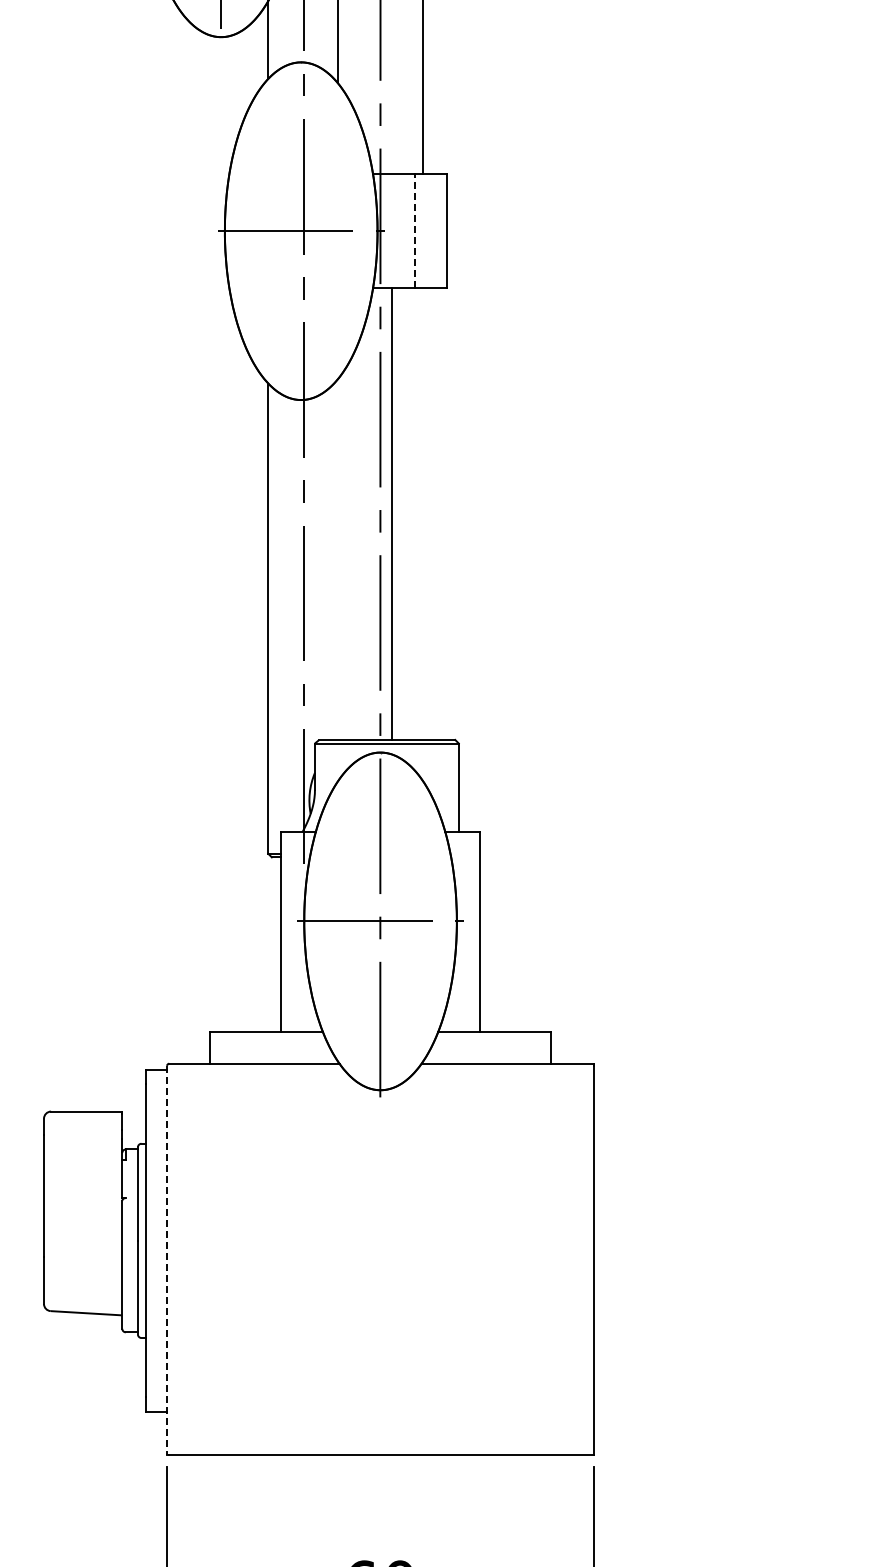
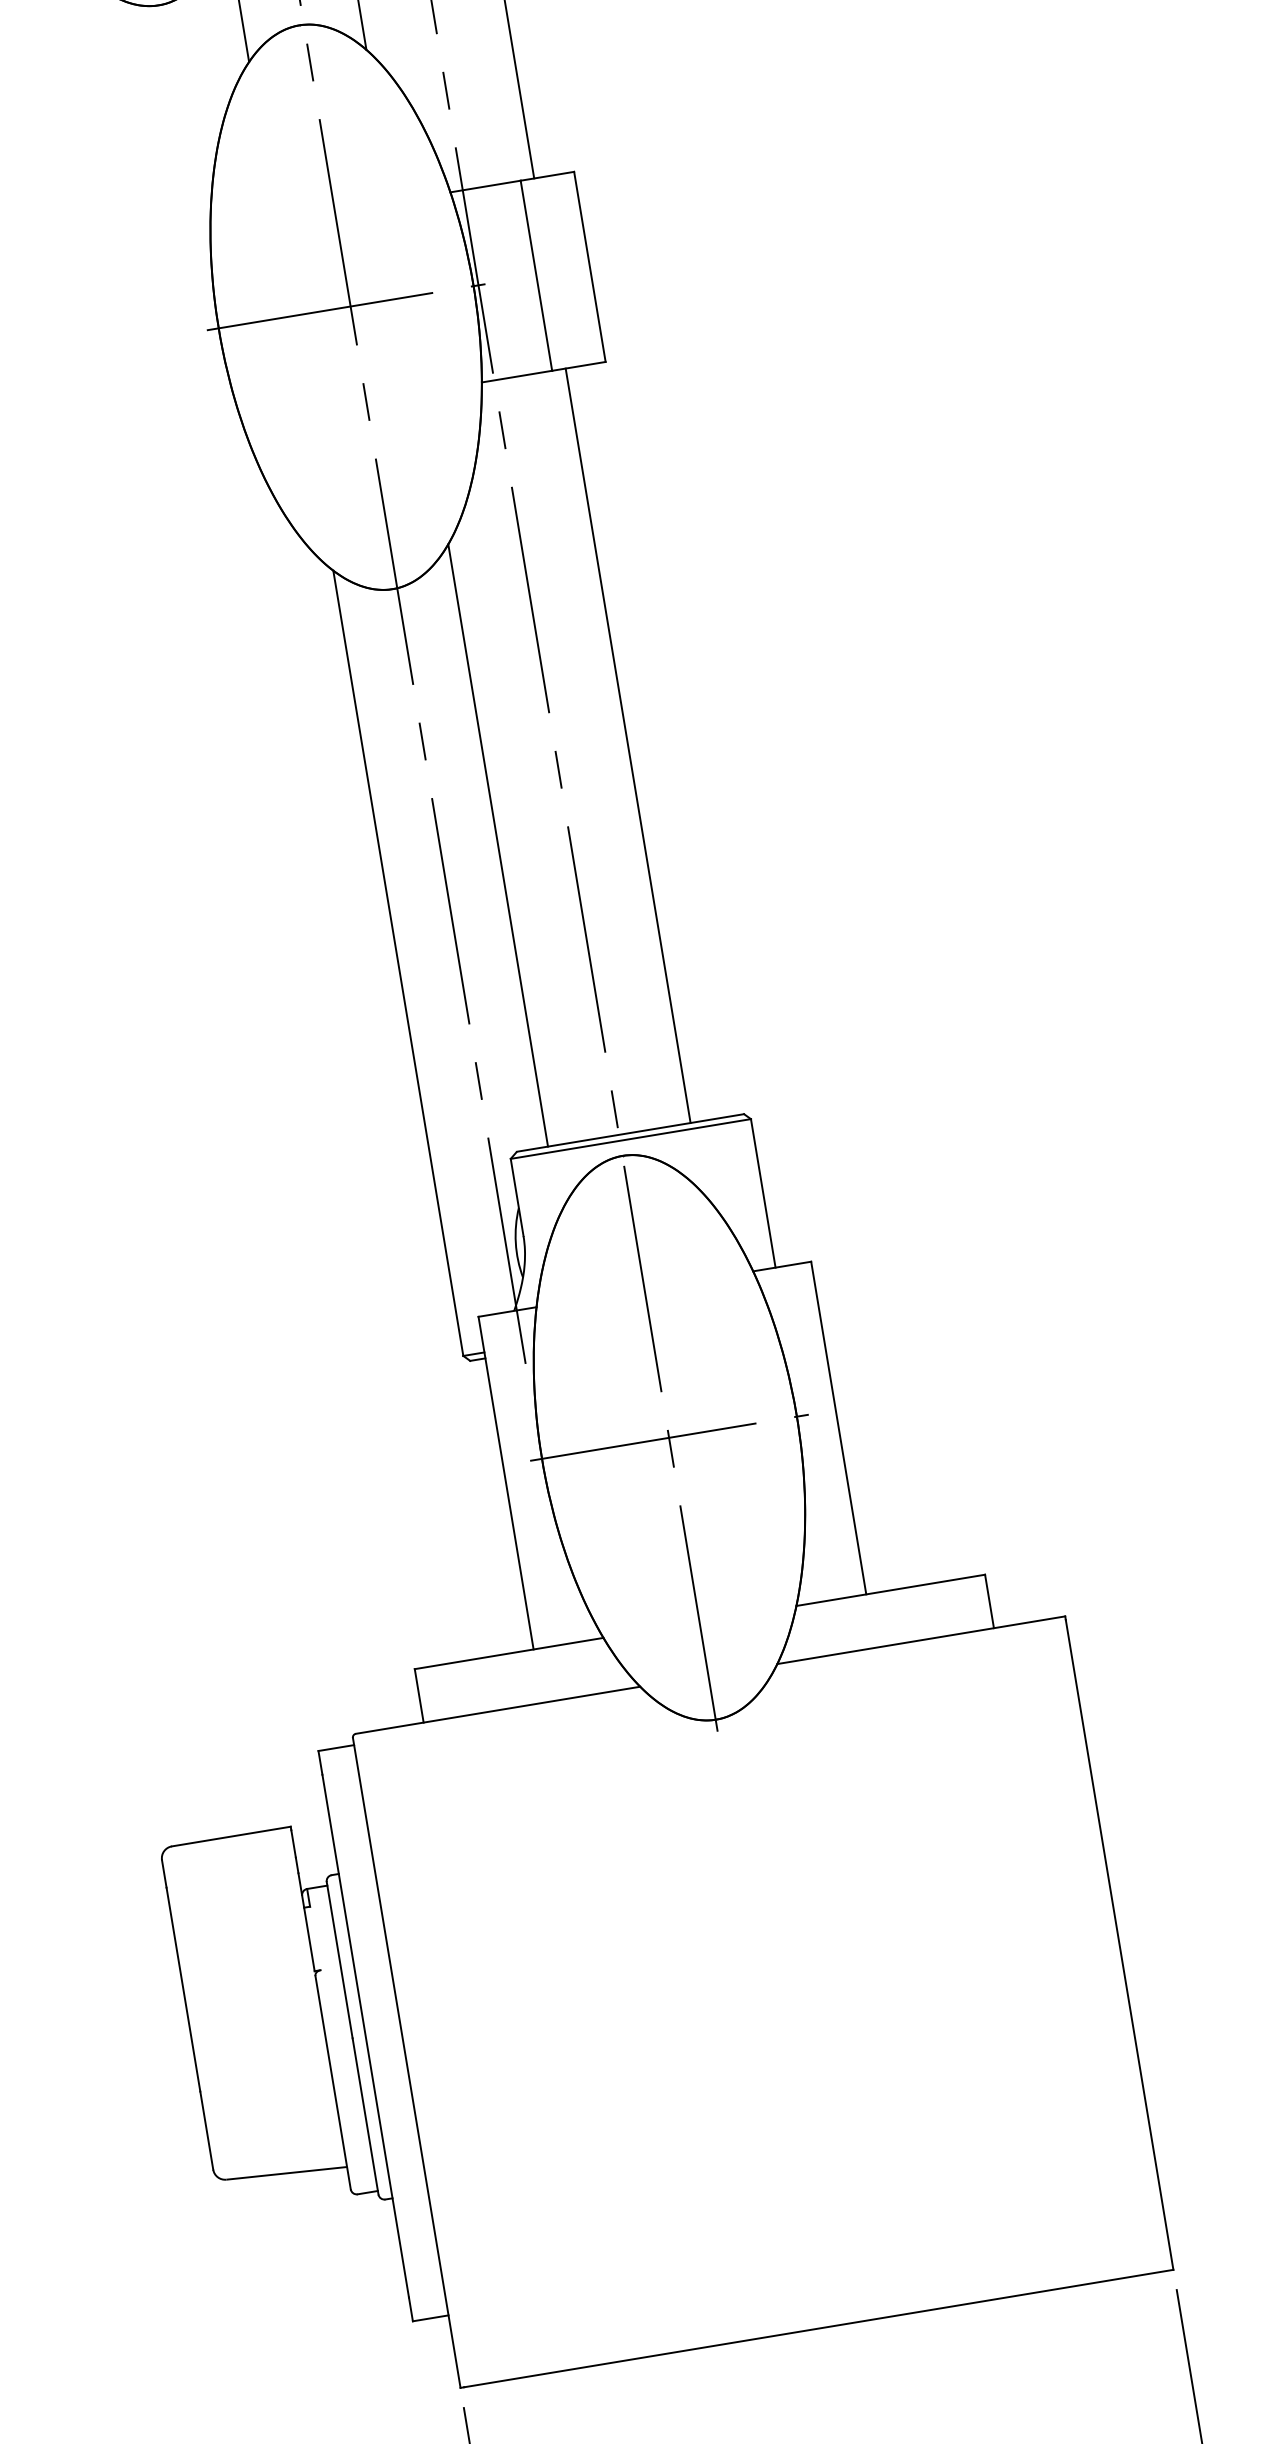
line: (415, 231) -> (537, 276), dashed -> solid
line: (392, 513) -> (628, 744), moved
line: (337, 559) -> (497, 845), added
line: (167, 1260) -> (407, 2062), dashed -> solid

